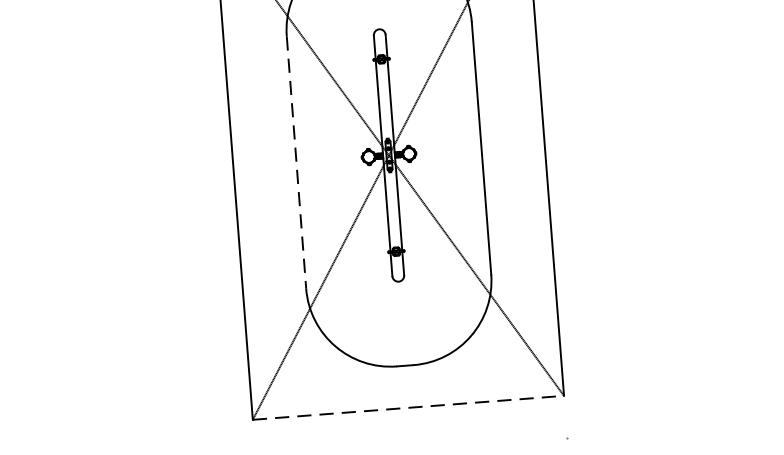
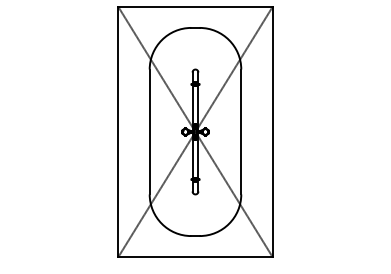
line: (296, 163) -> (149, 132), dashed -> solid
line: (408, 407) -> (195, 256), dashed -> solid

